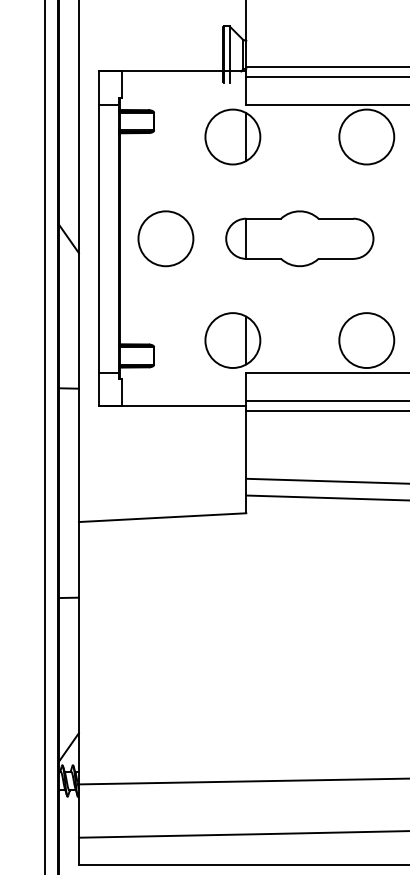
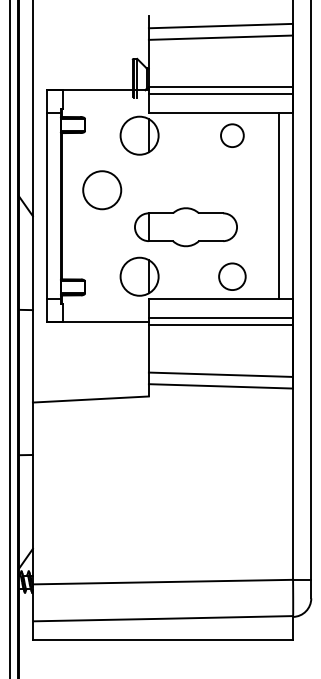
circle: (366, 136) -> (232, 135), size x0.6
circle: (166, 239) -> (102, 190), moved
part: (299, 239) -> (185, 227), moved
circle: (366, 340) -> (232, 276), size x0.7

